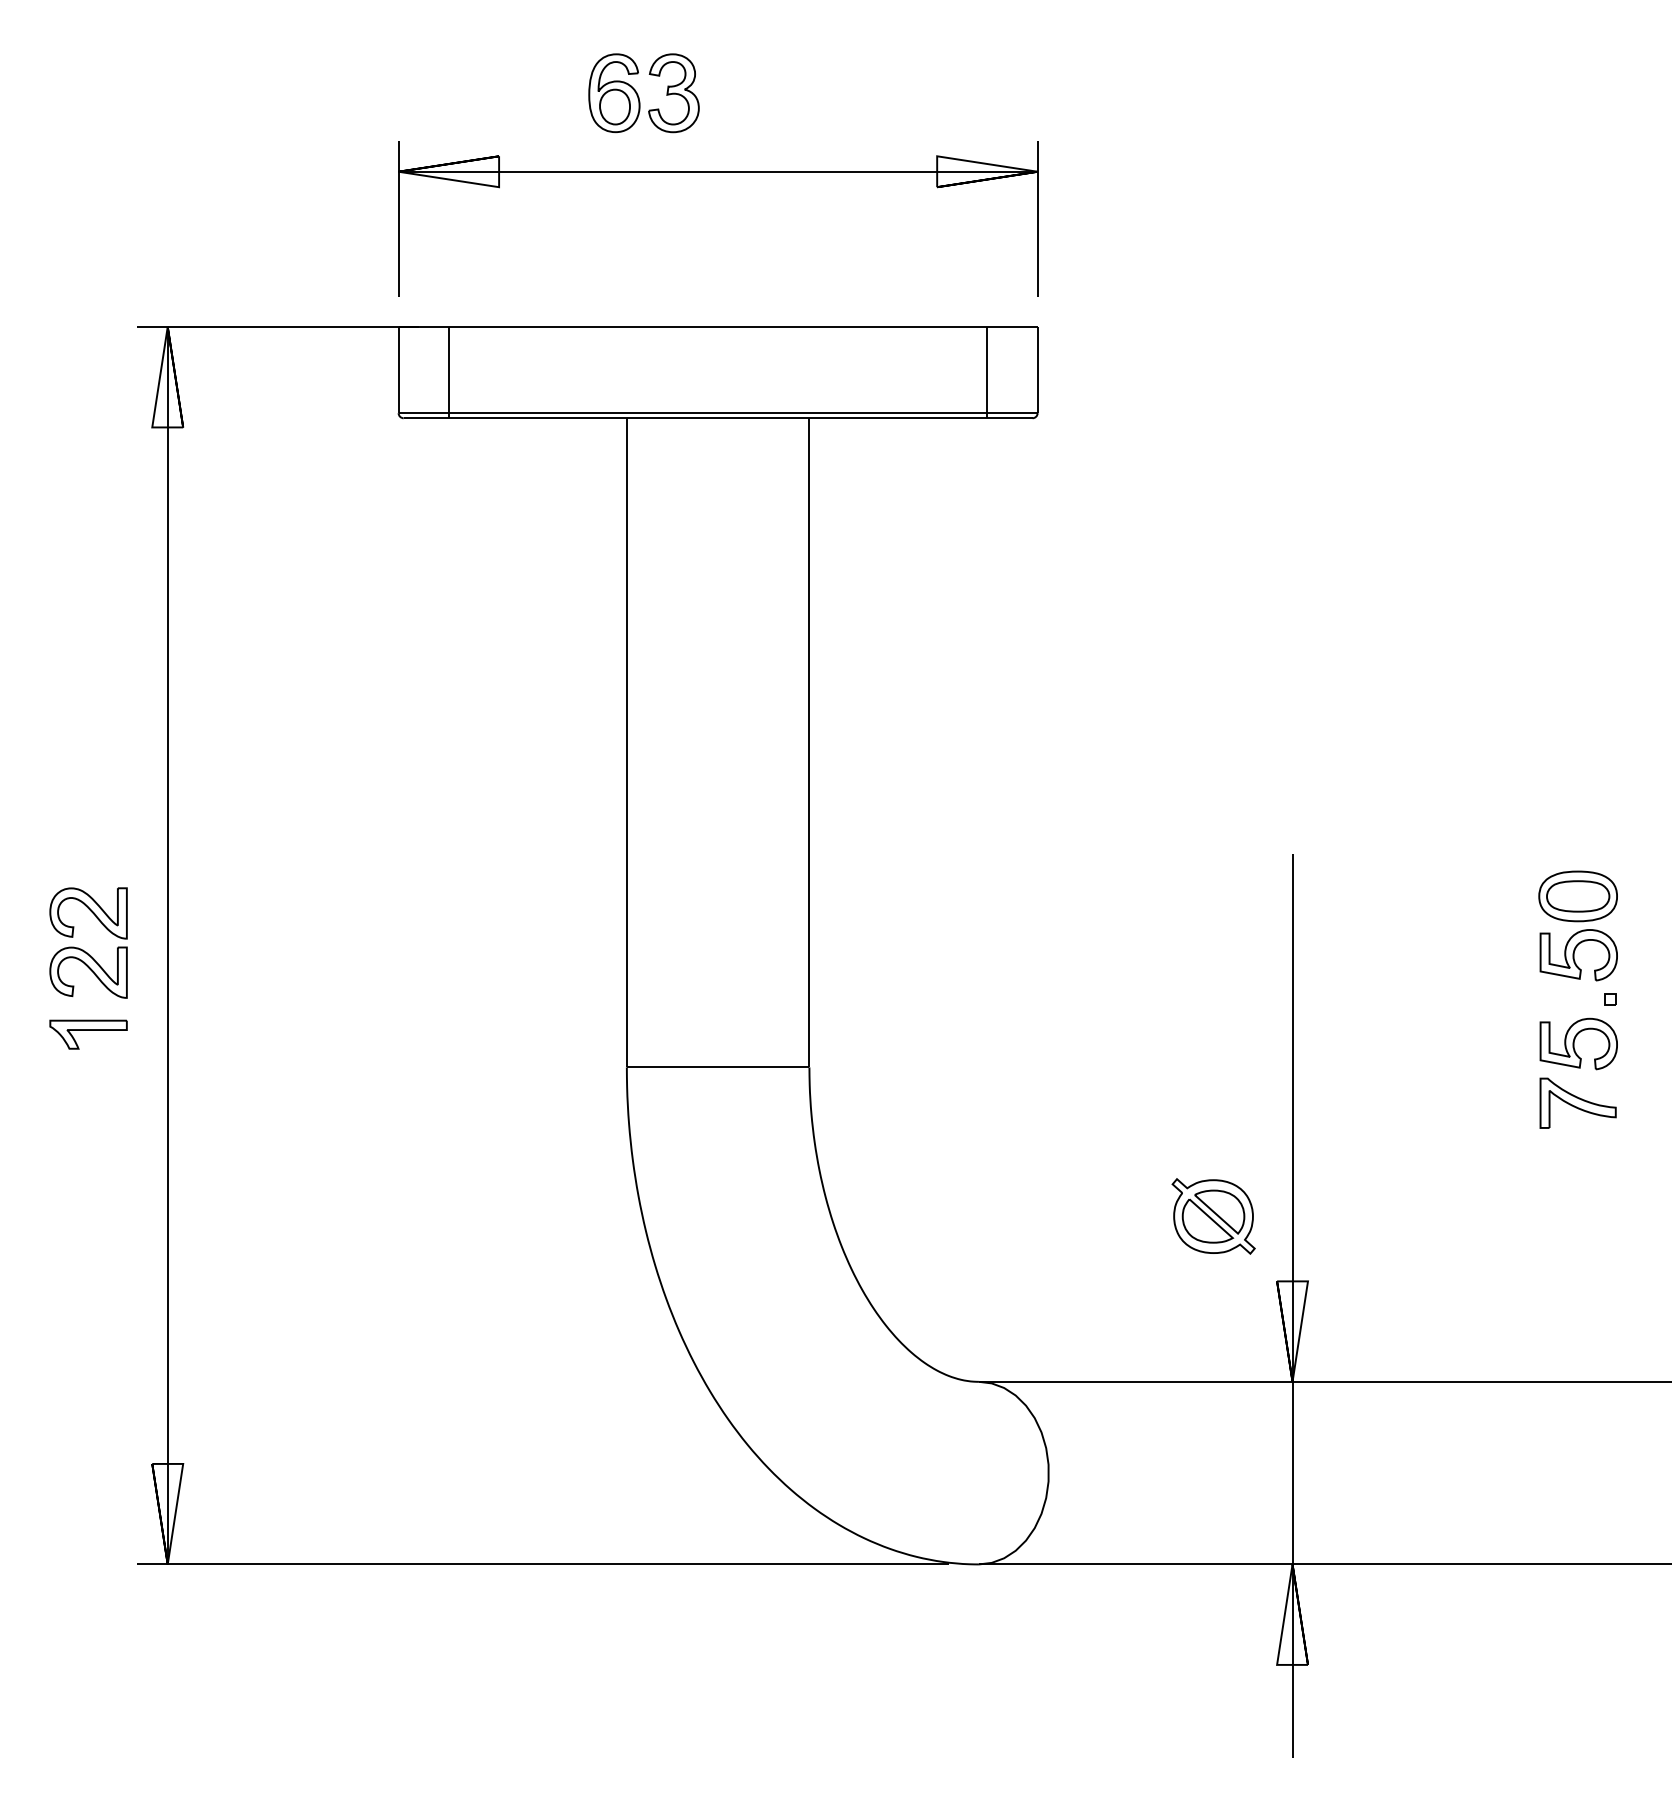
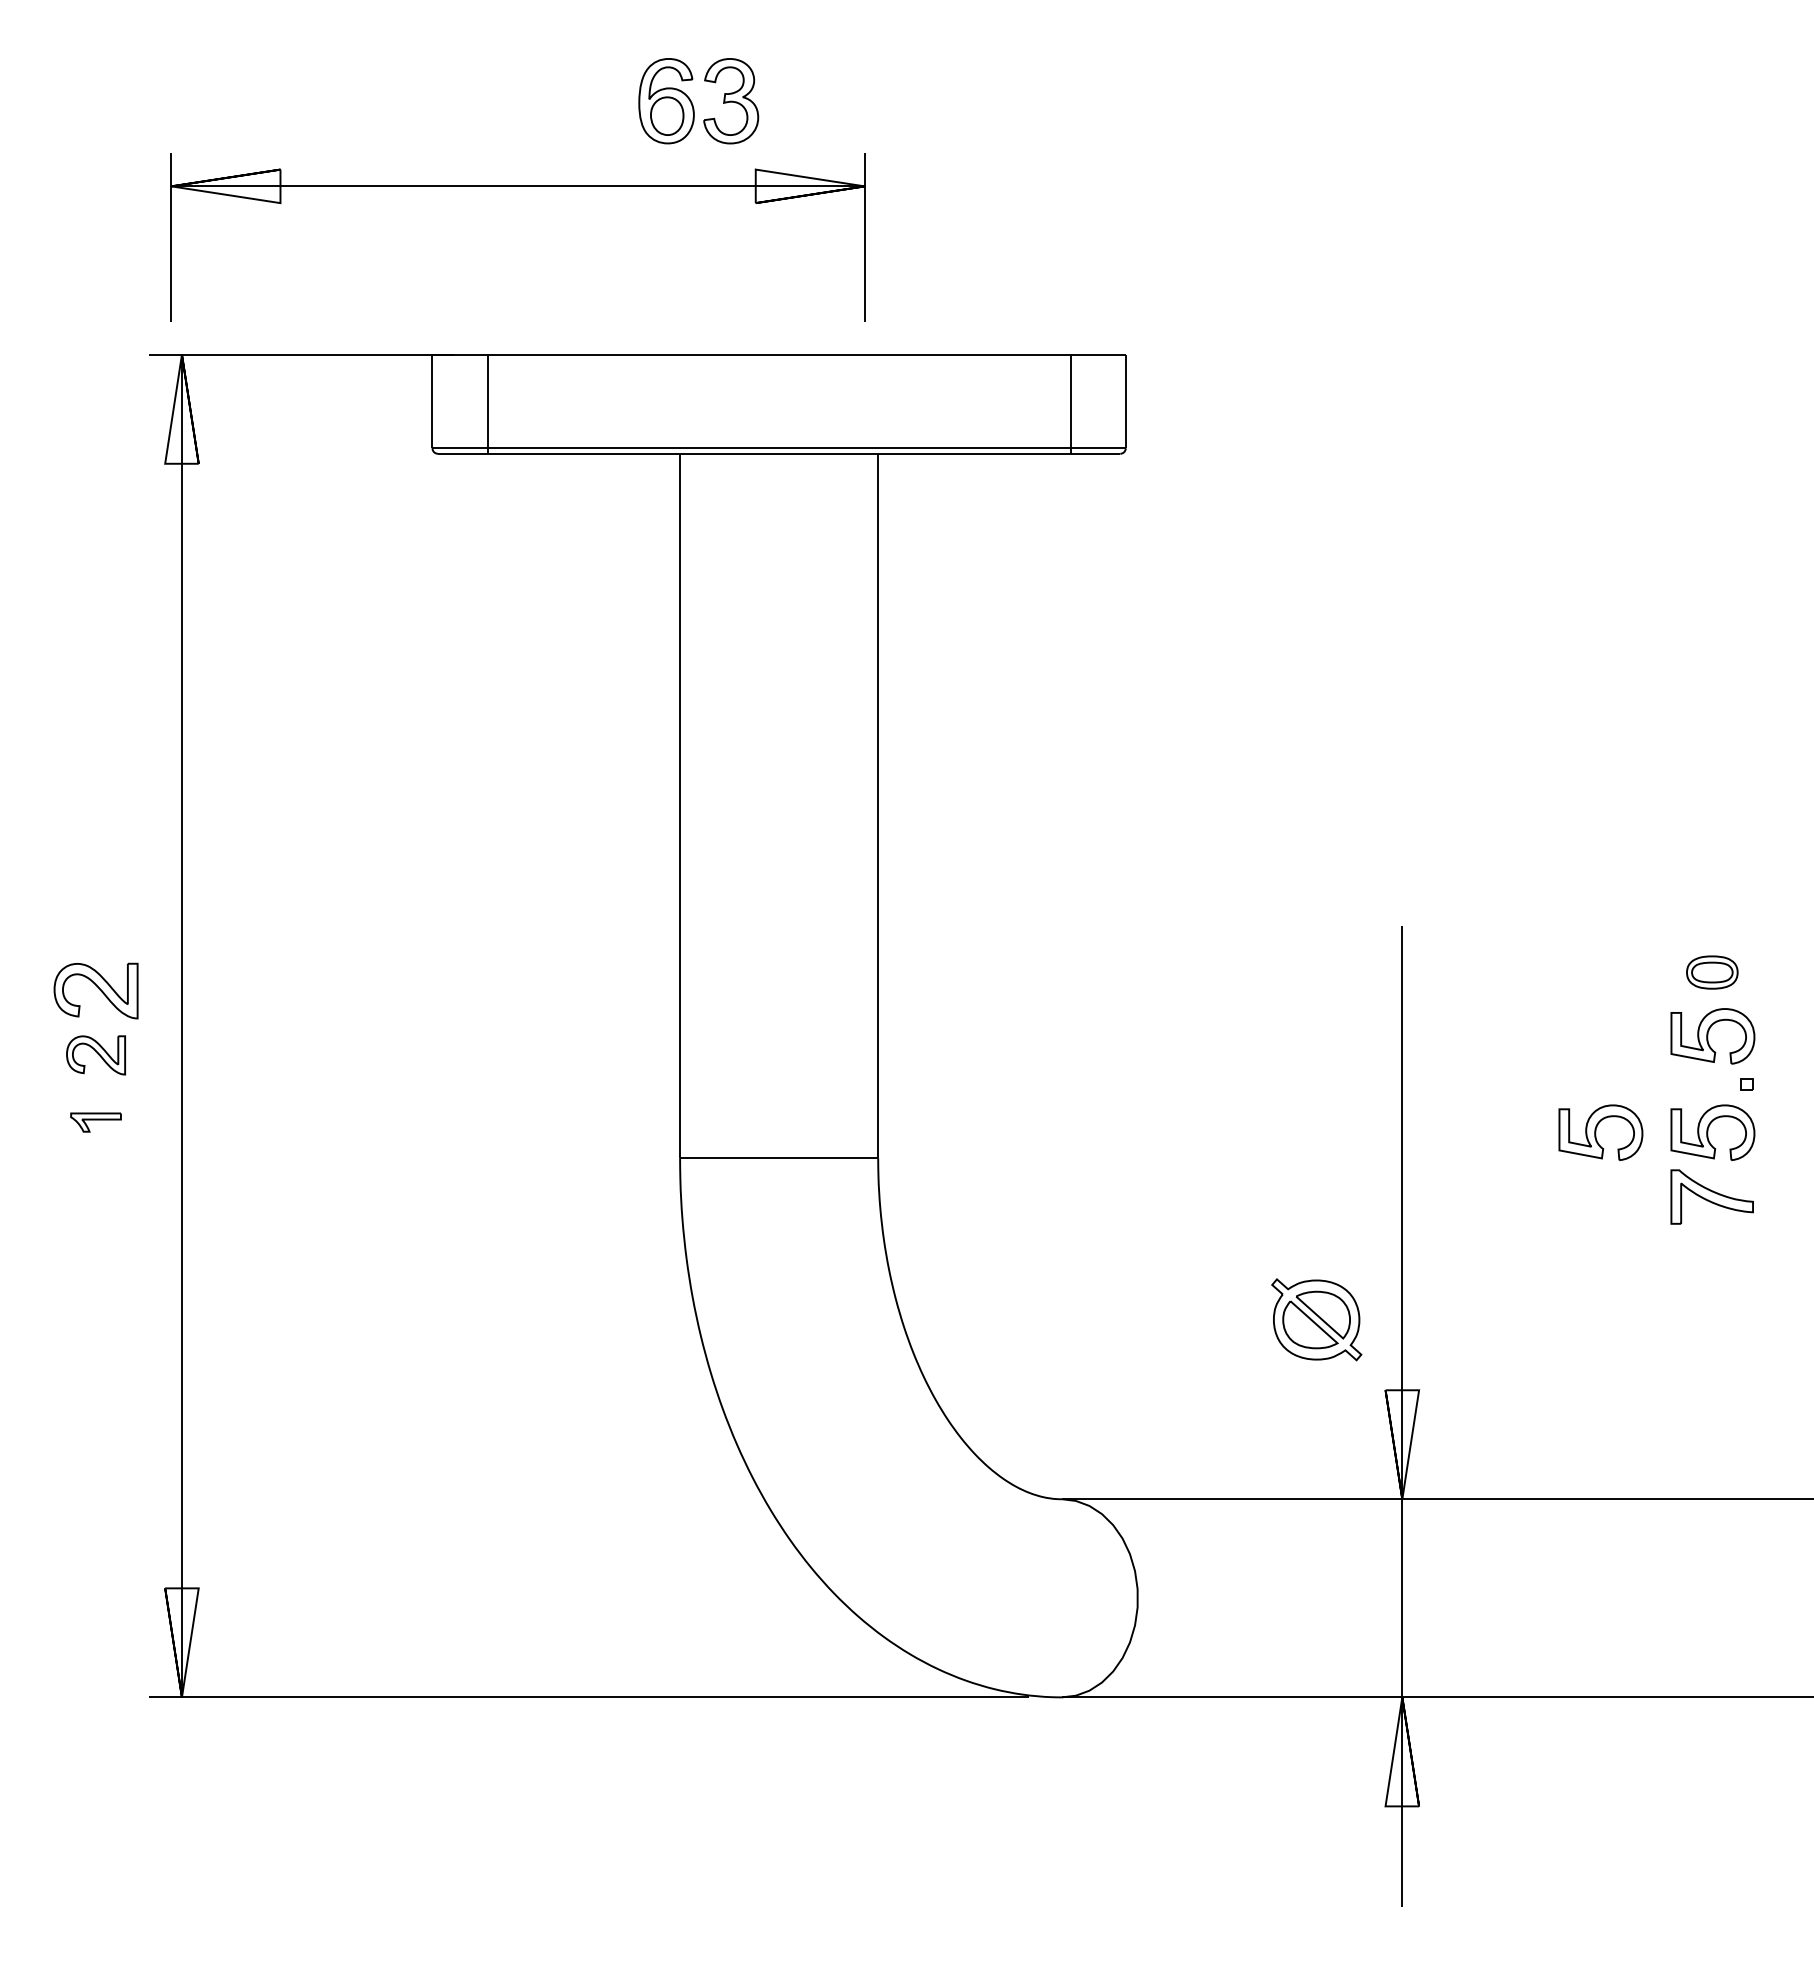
part: (717, 171) -> (517, 186), moved
part: (1578, 896) -> (1712, 972), size x0.6
part: (88, 972) -> (95, 1055), size x0.7
part: (88, 1034) -> (95, 1122), size x0.6
part: (1475, 1043) -> (1600, 1132), added

